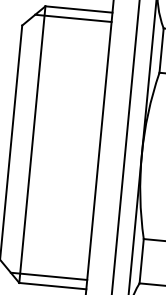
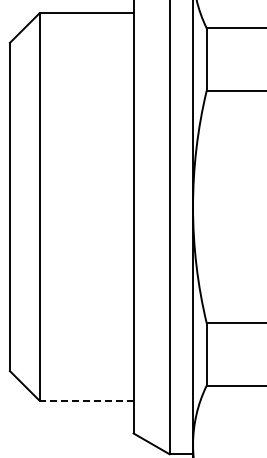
line: (72, 18) -> (79, 26), removed
line: (48, 276) -> (79, 387), removed
line: (52, 285) -> (86, 400), solid -> dashed

